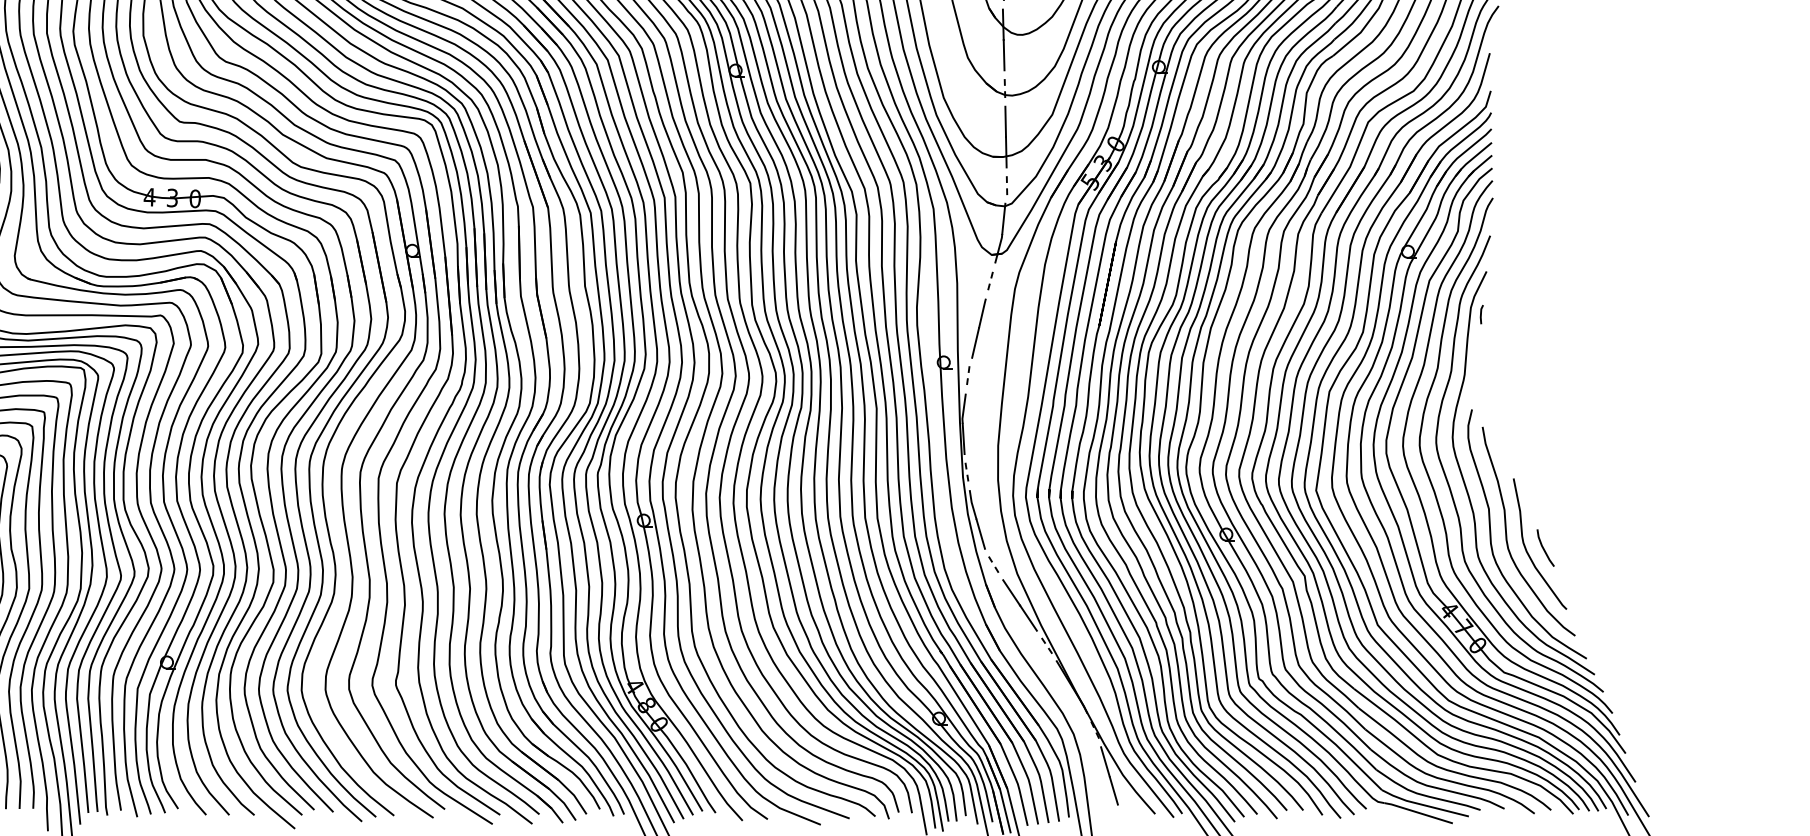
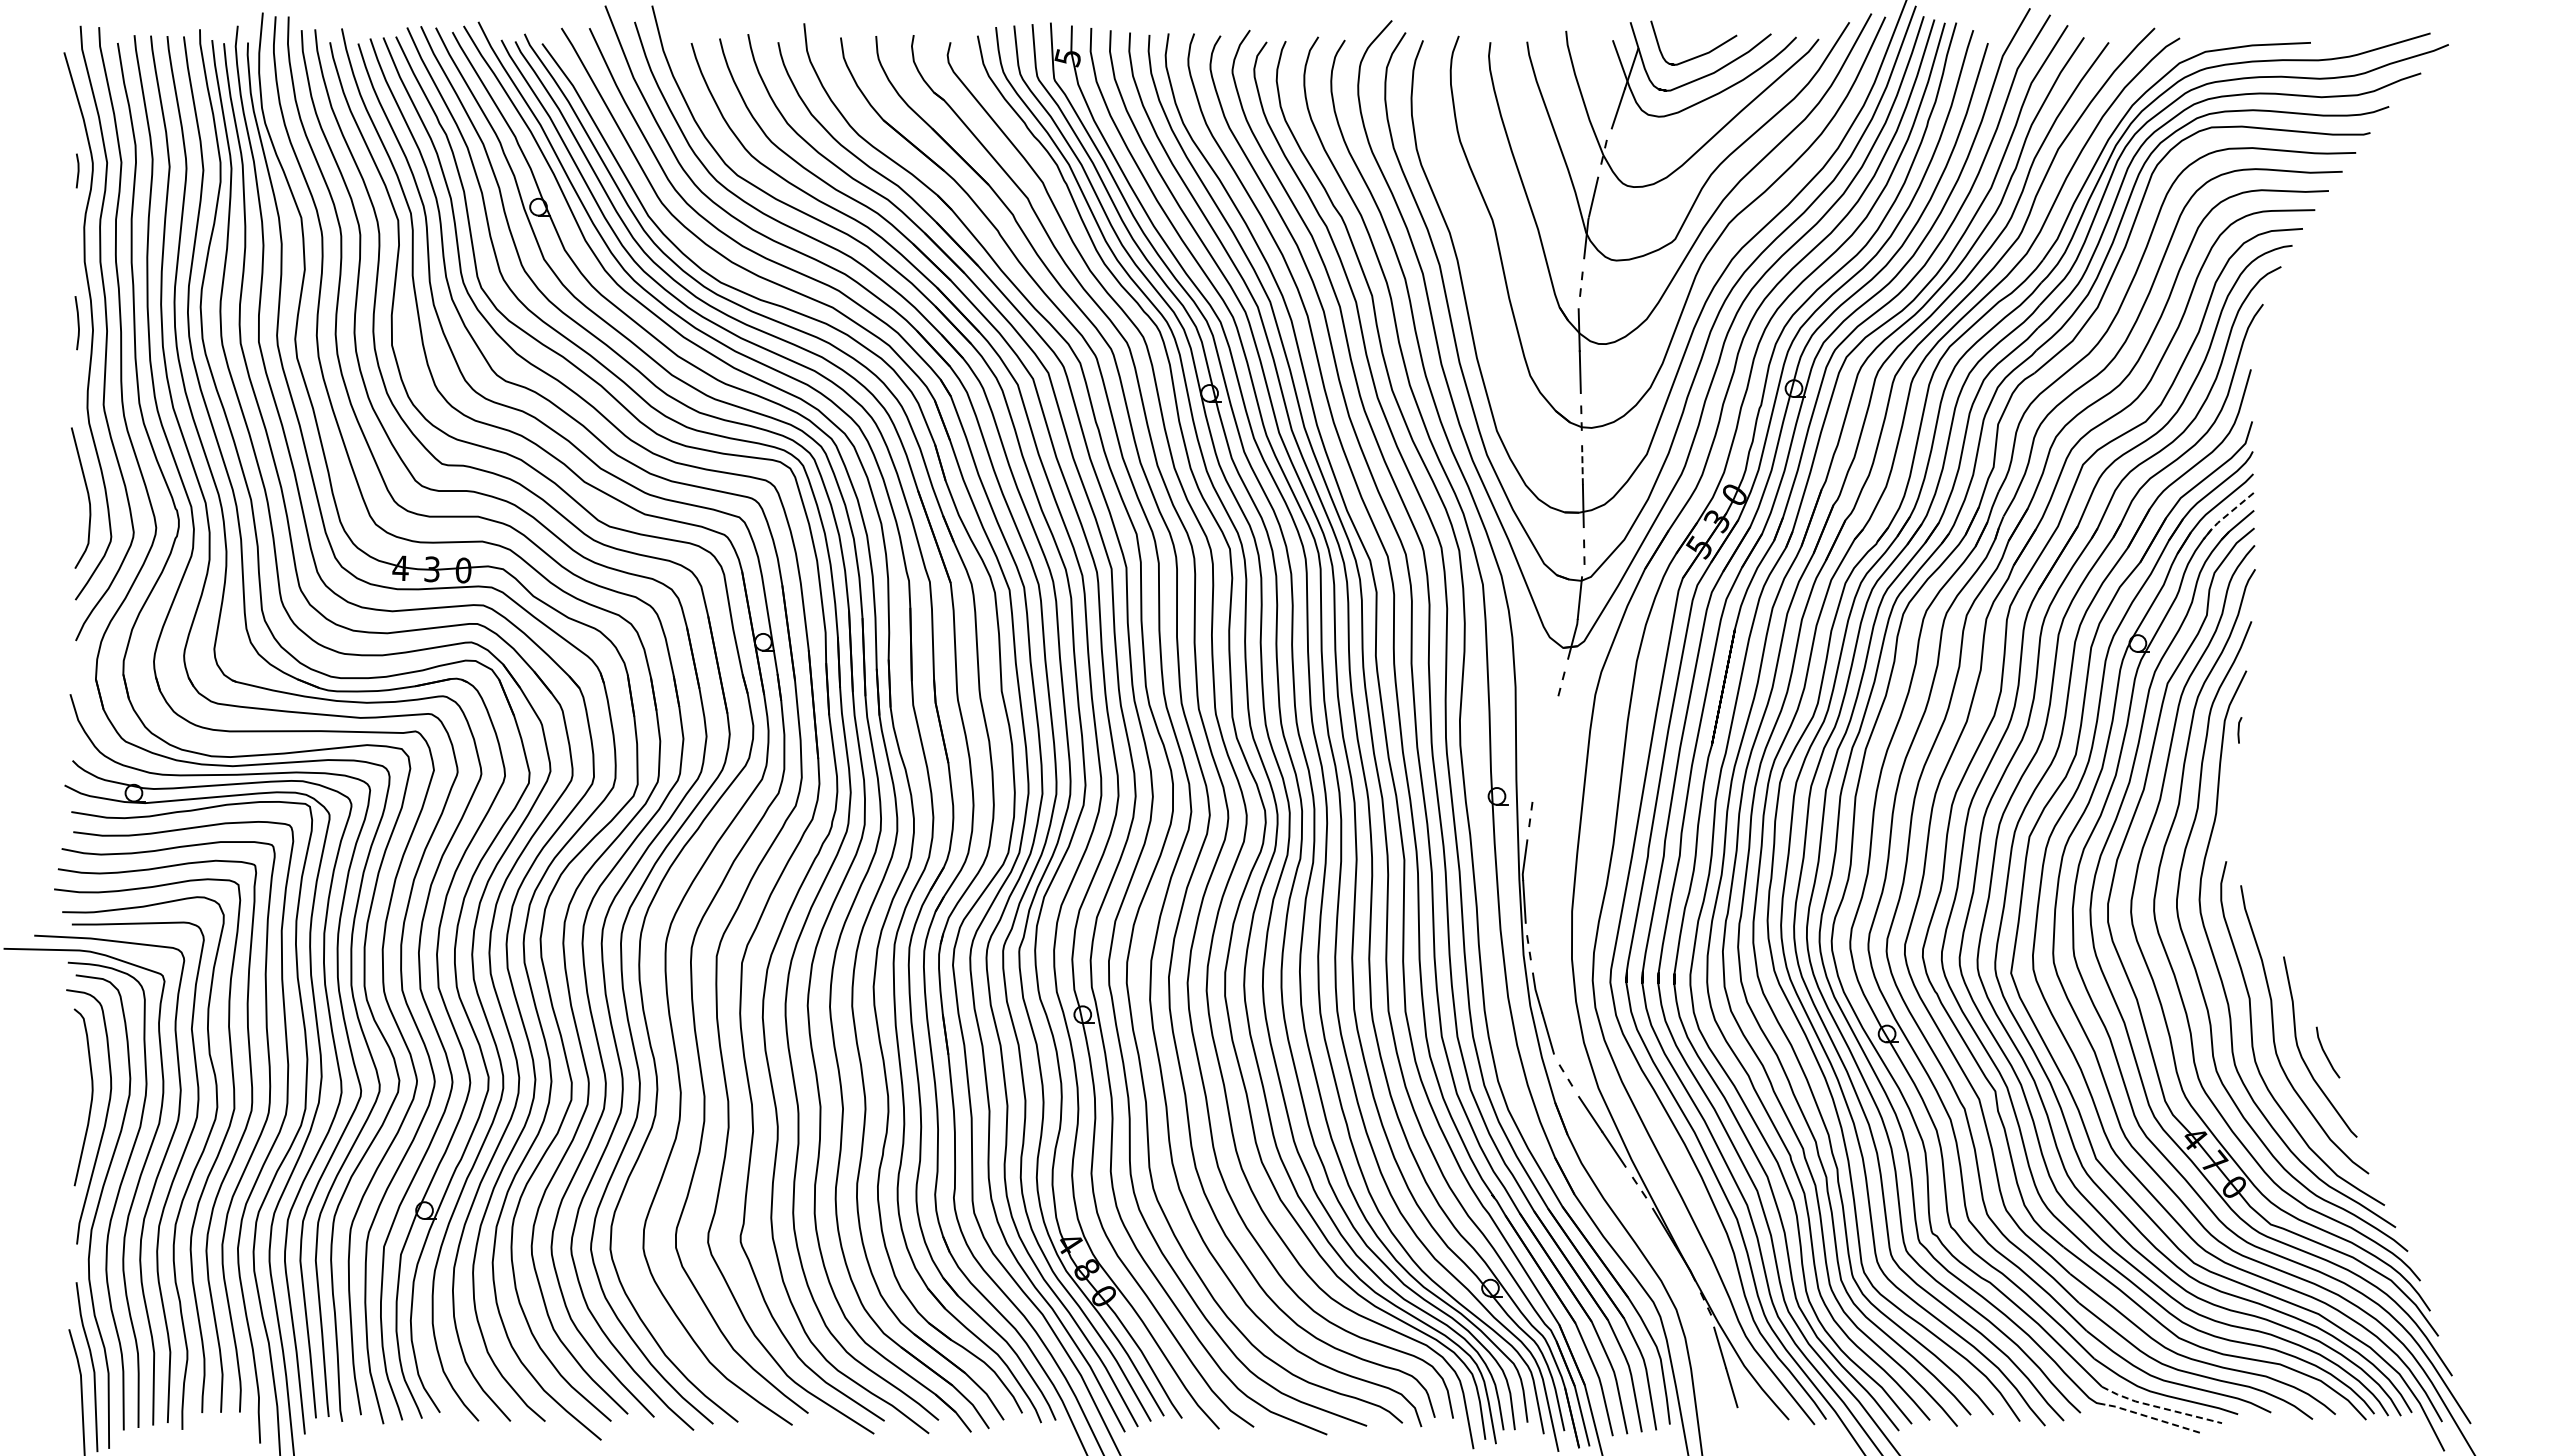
line: (1005, 122) -> (1582, 464), solid -> dashed
line: (1472, 159) -> (2226, 515), solid -> dashed
line: (978, 328) -> (1545, 749), removed
line: (1424, 805) -> (2160, 1407), solid -> dashed
line: (1417, 812) -> (2151, 1417), solid -> dashed

